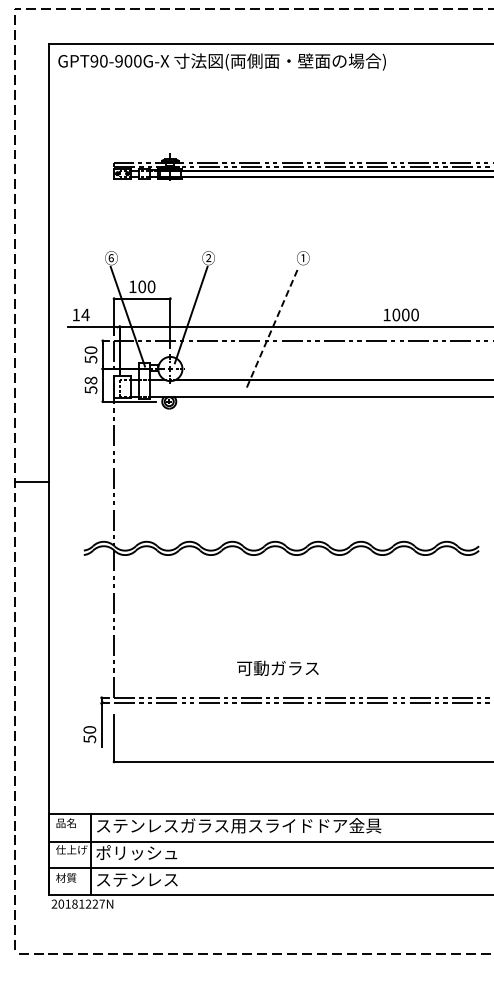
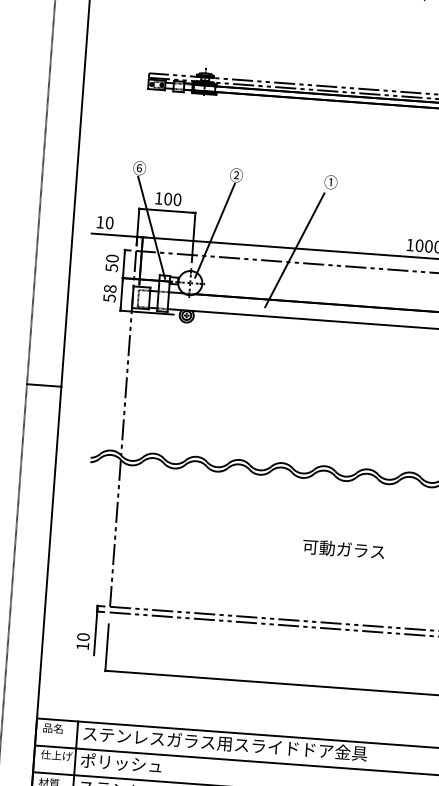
text: (85, 314) -> (109, 222), 14 -> 10
line: (272, 328) -> (295, 250), dashed -> solid
text: (277, 667) -> (343, 548), moved
text: (89, 739) -> (82, 646), 50 -> 10

